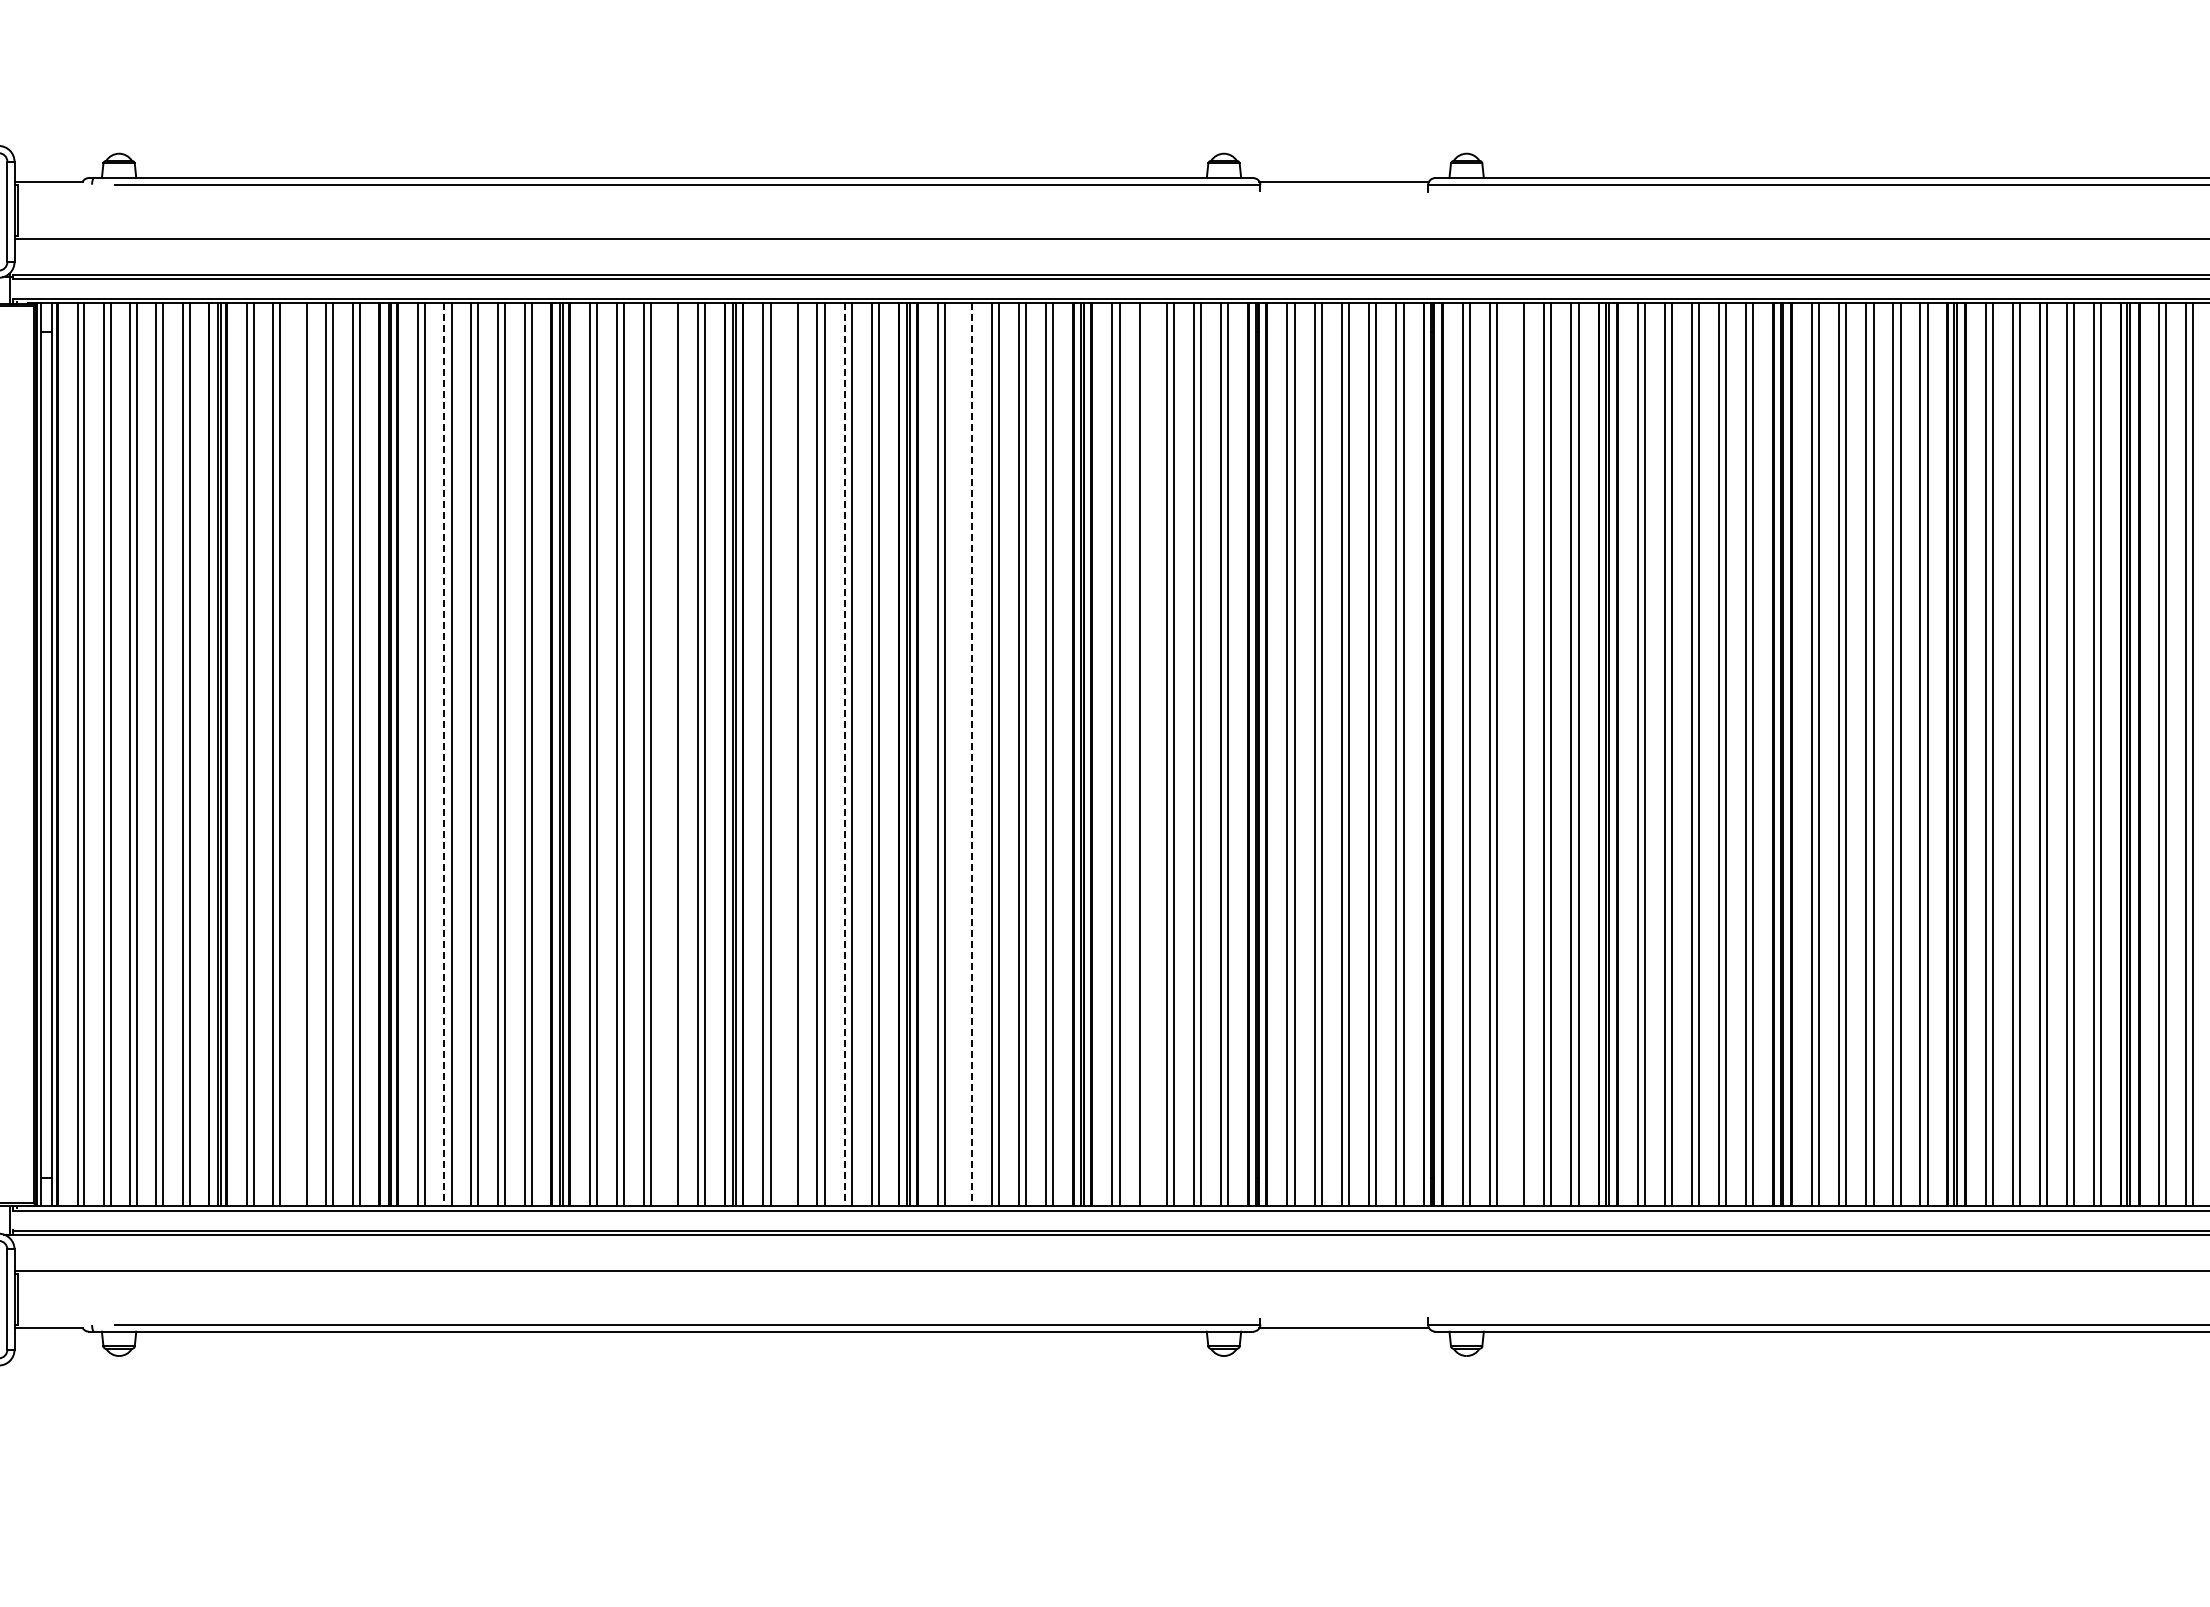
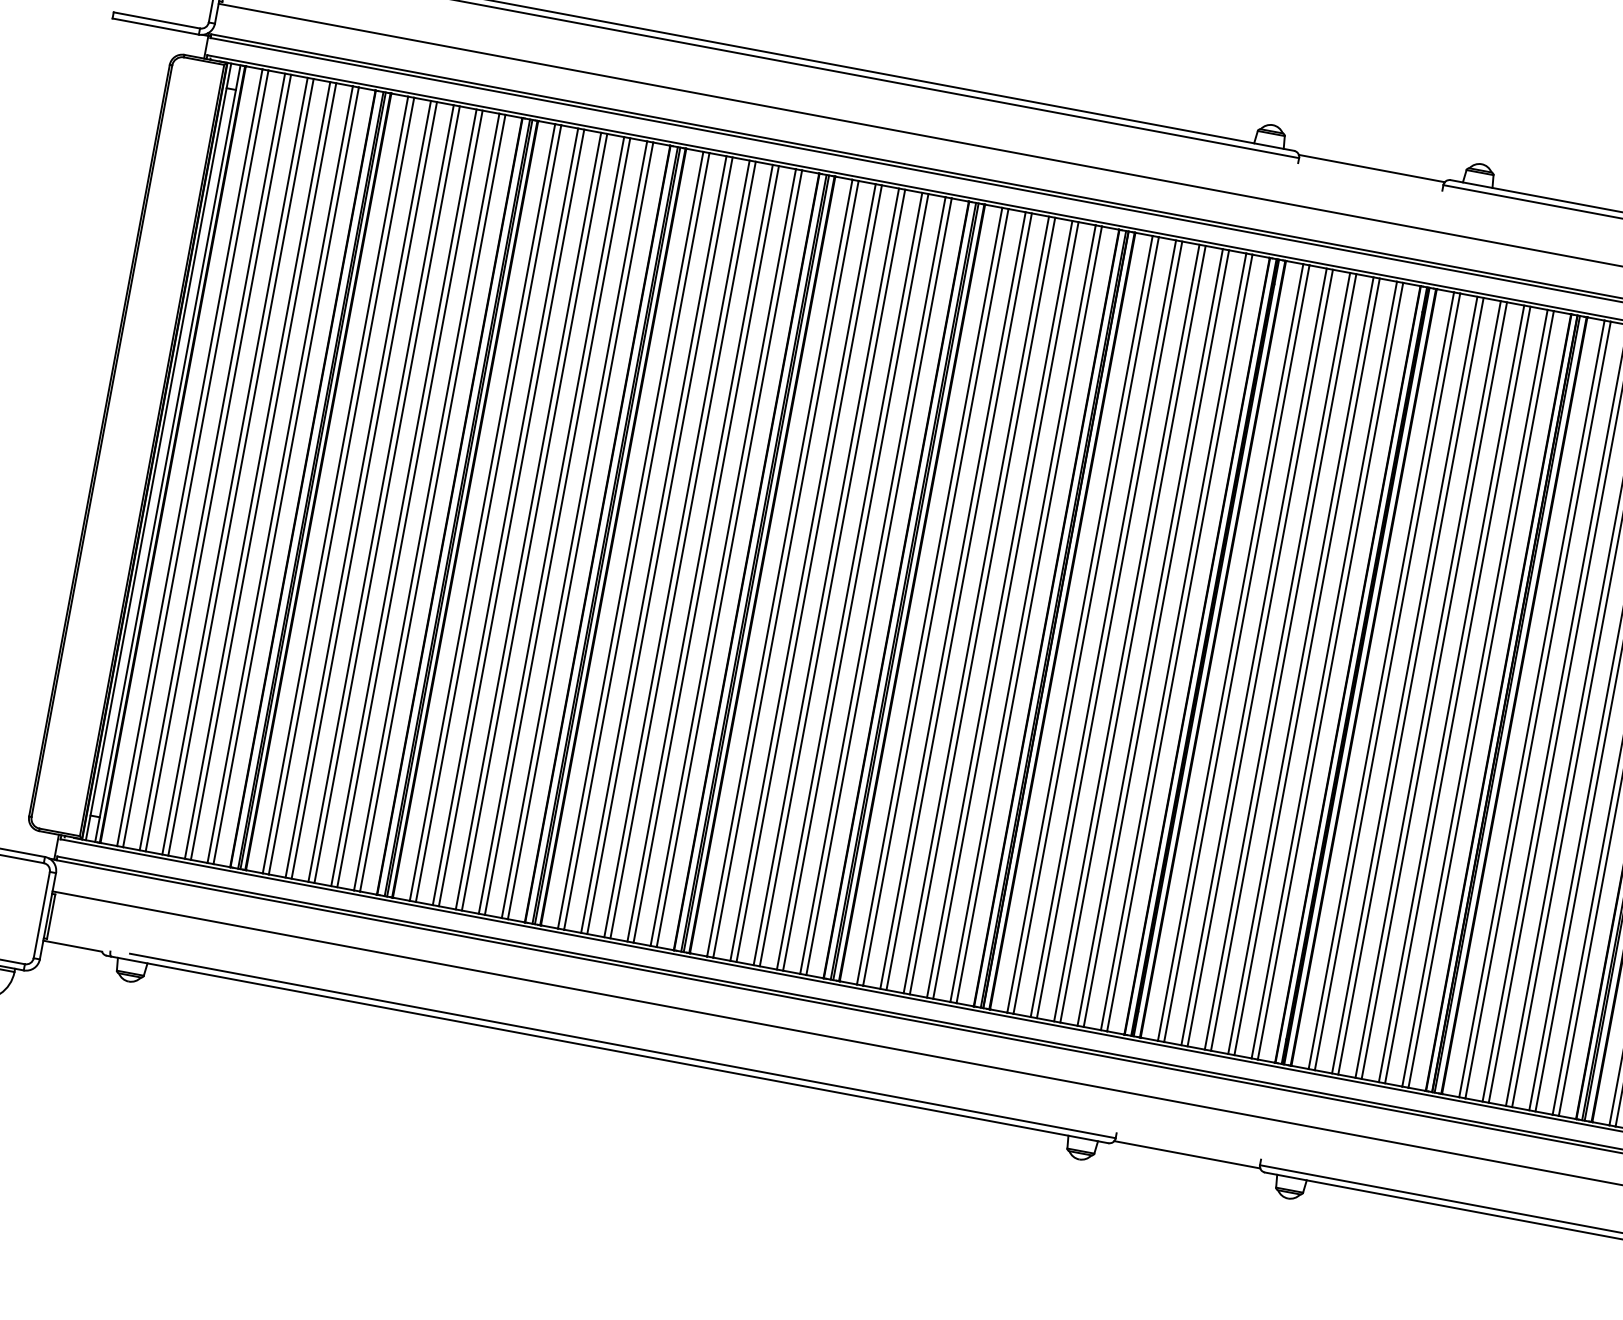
line: (299, 754) -> (380, 493), added
line: (670, 754) -> (699, 552), added
line: (790, 754) -> (803, 572), added
line: (964, 754) -> (952, 600), added
line: (1146, 754) -> (1109, 629), added
line: (1517, 754) -> (1428, 689), added
line: (444, 755) -> (505, 517), dashed -> solid
line: (844, 755) -> (849, 581), dashed -> solid
line: (971, 755) -> (958, 602), dashed -> solid

